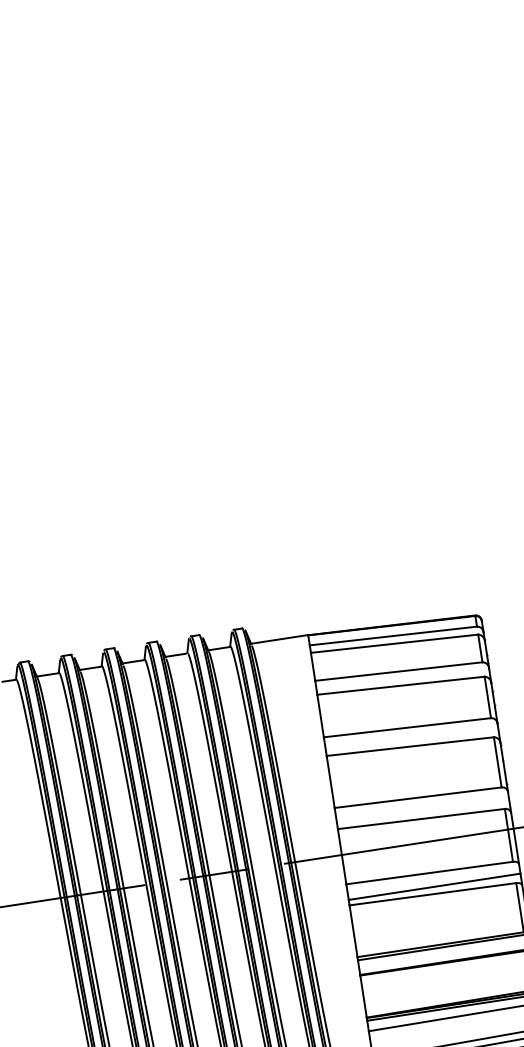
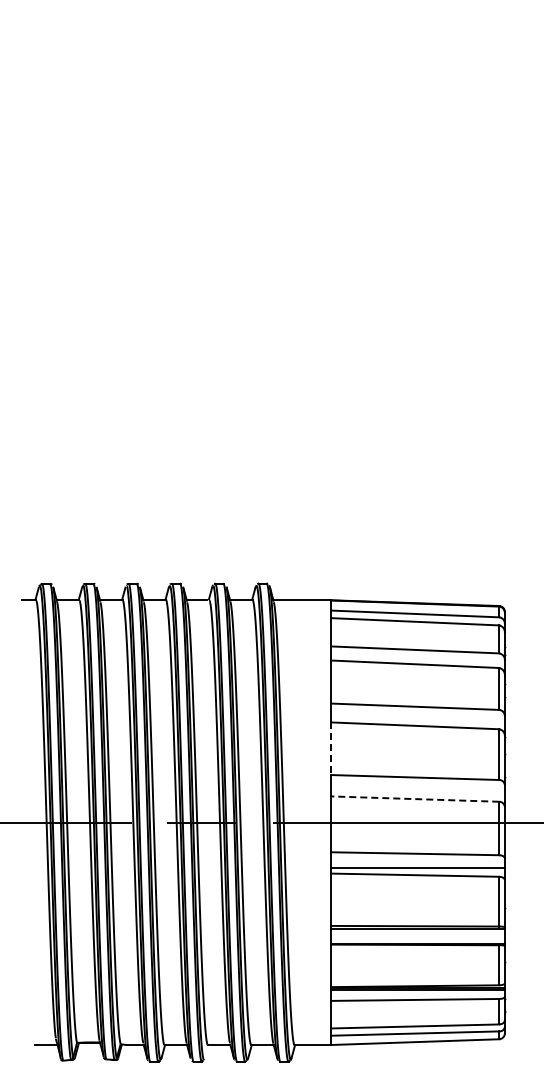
line: (331, 782) -> (331, 749), solid -> dashed
line: (420, 819) -> (414, 799), solid -> dashed

